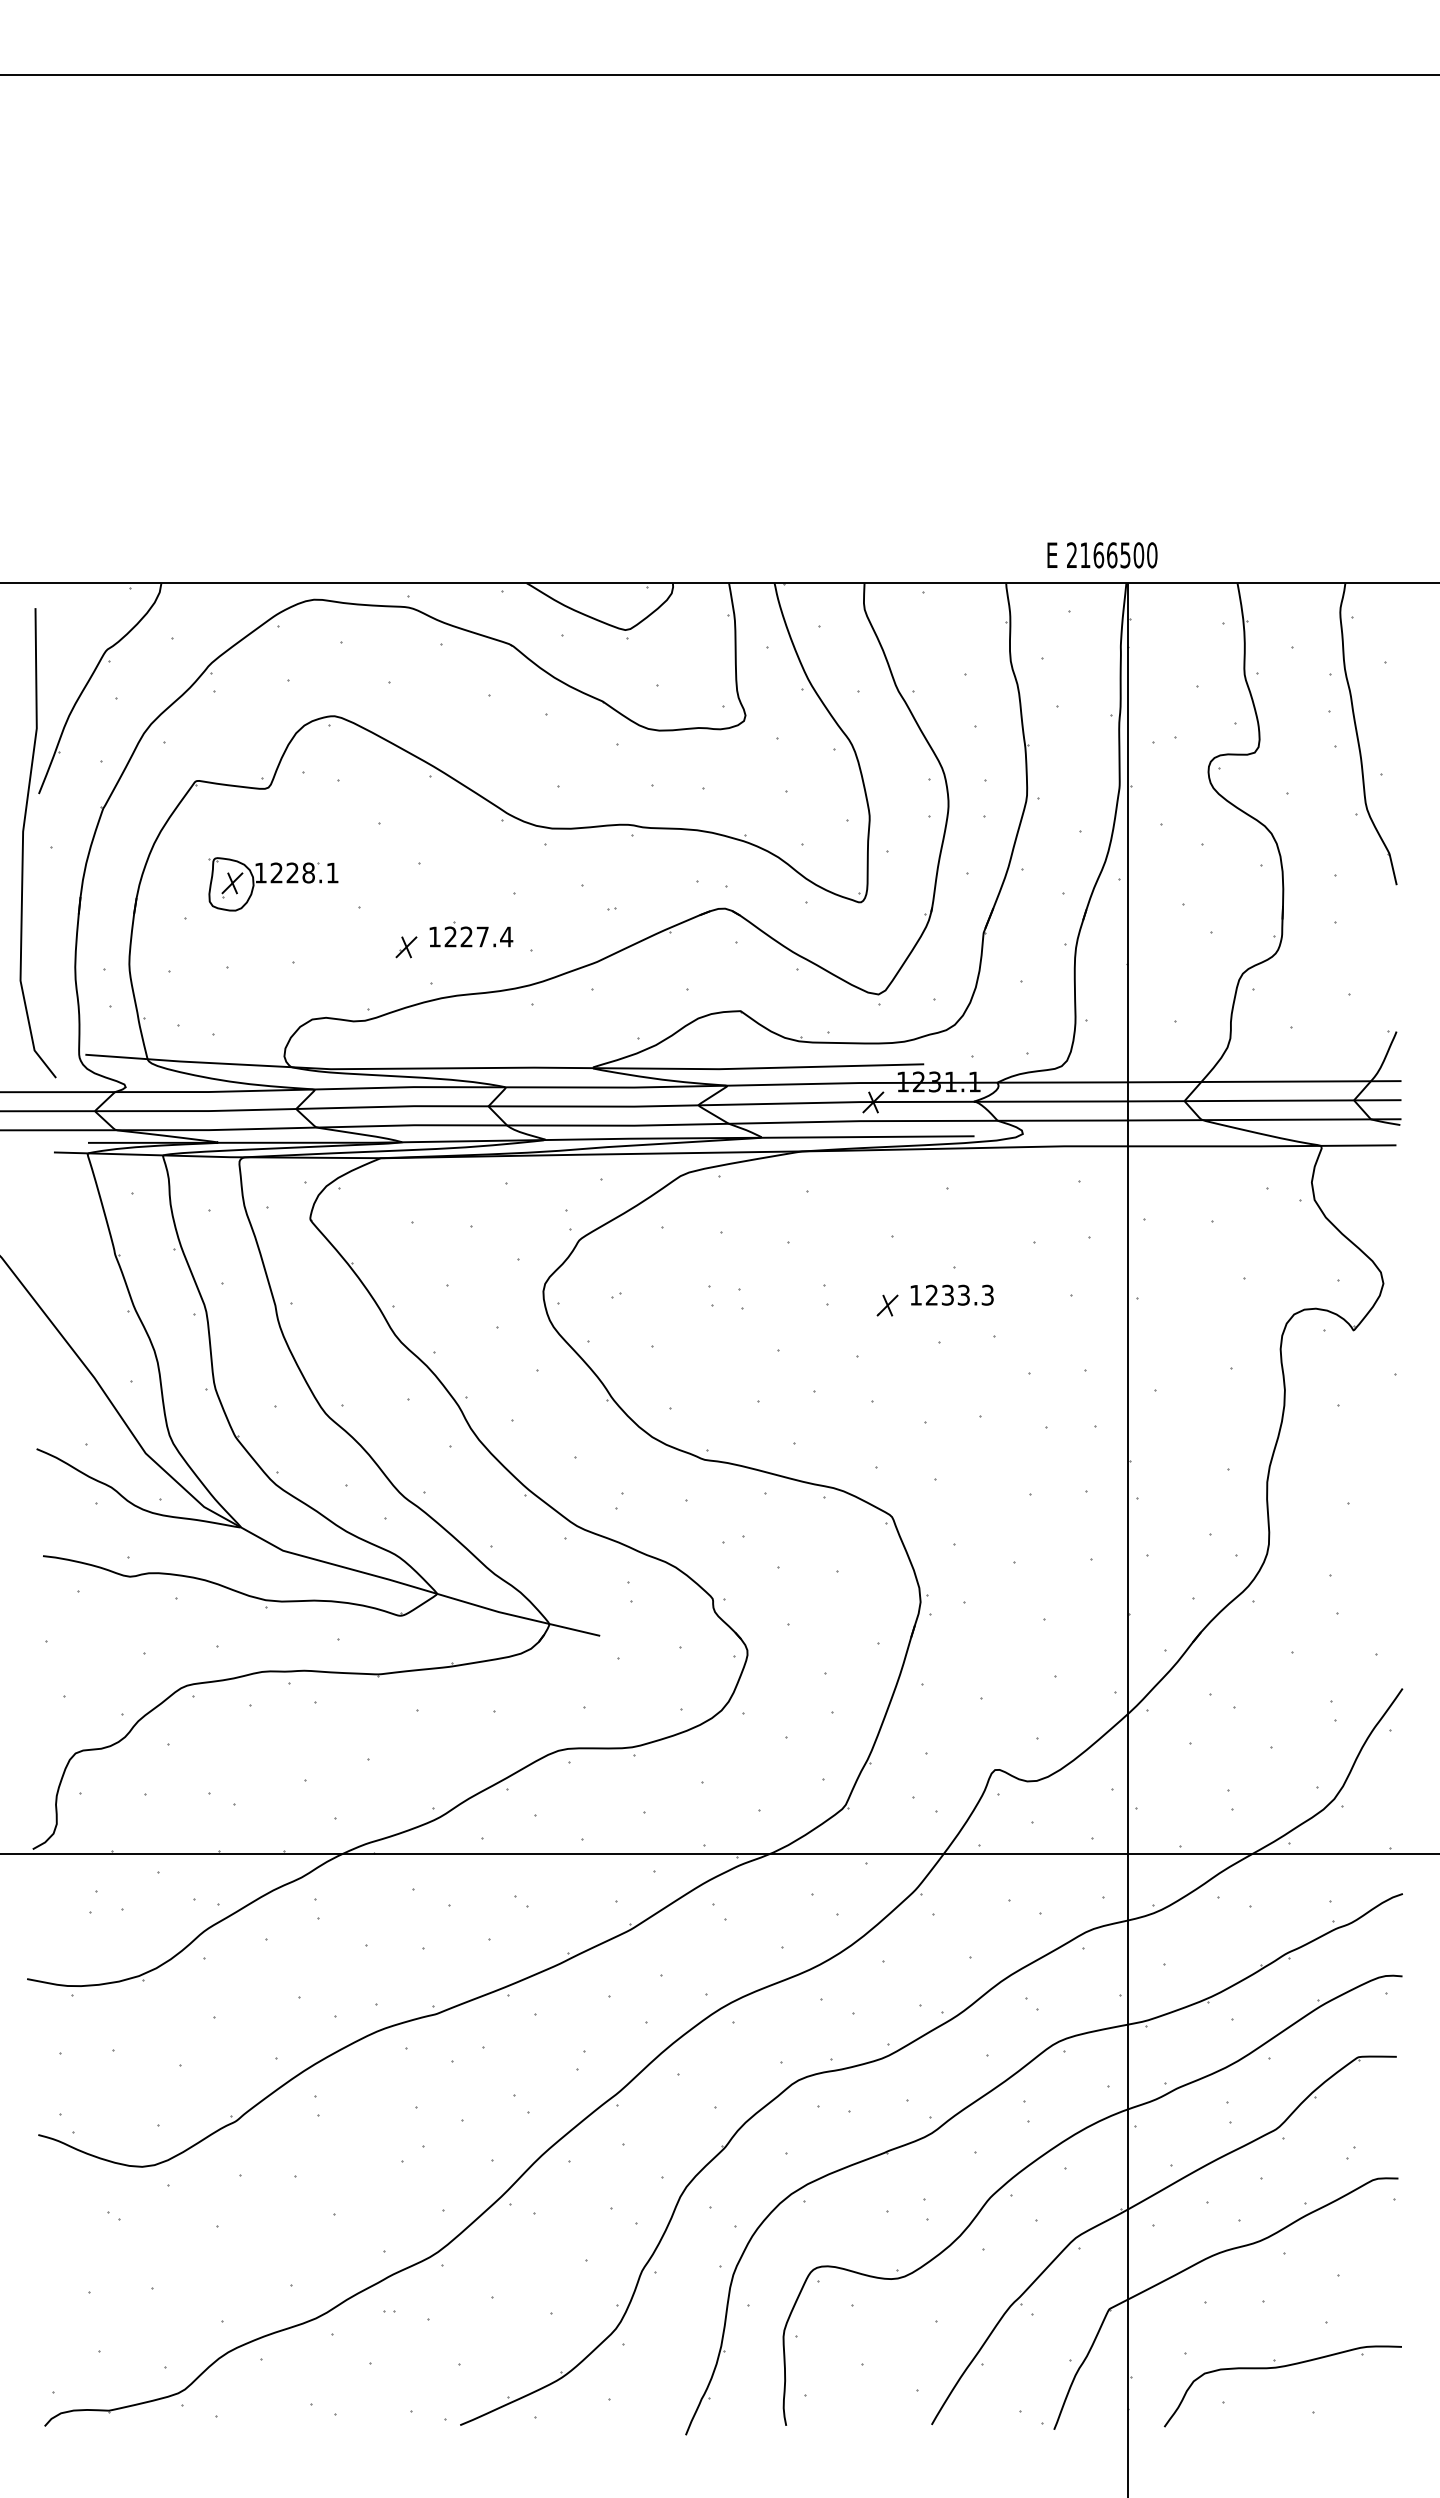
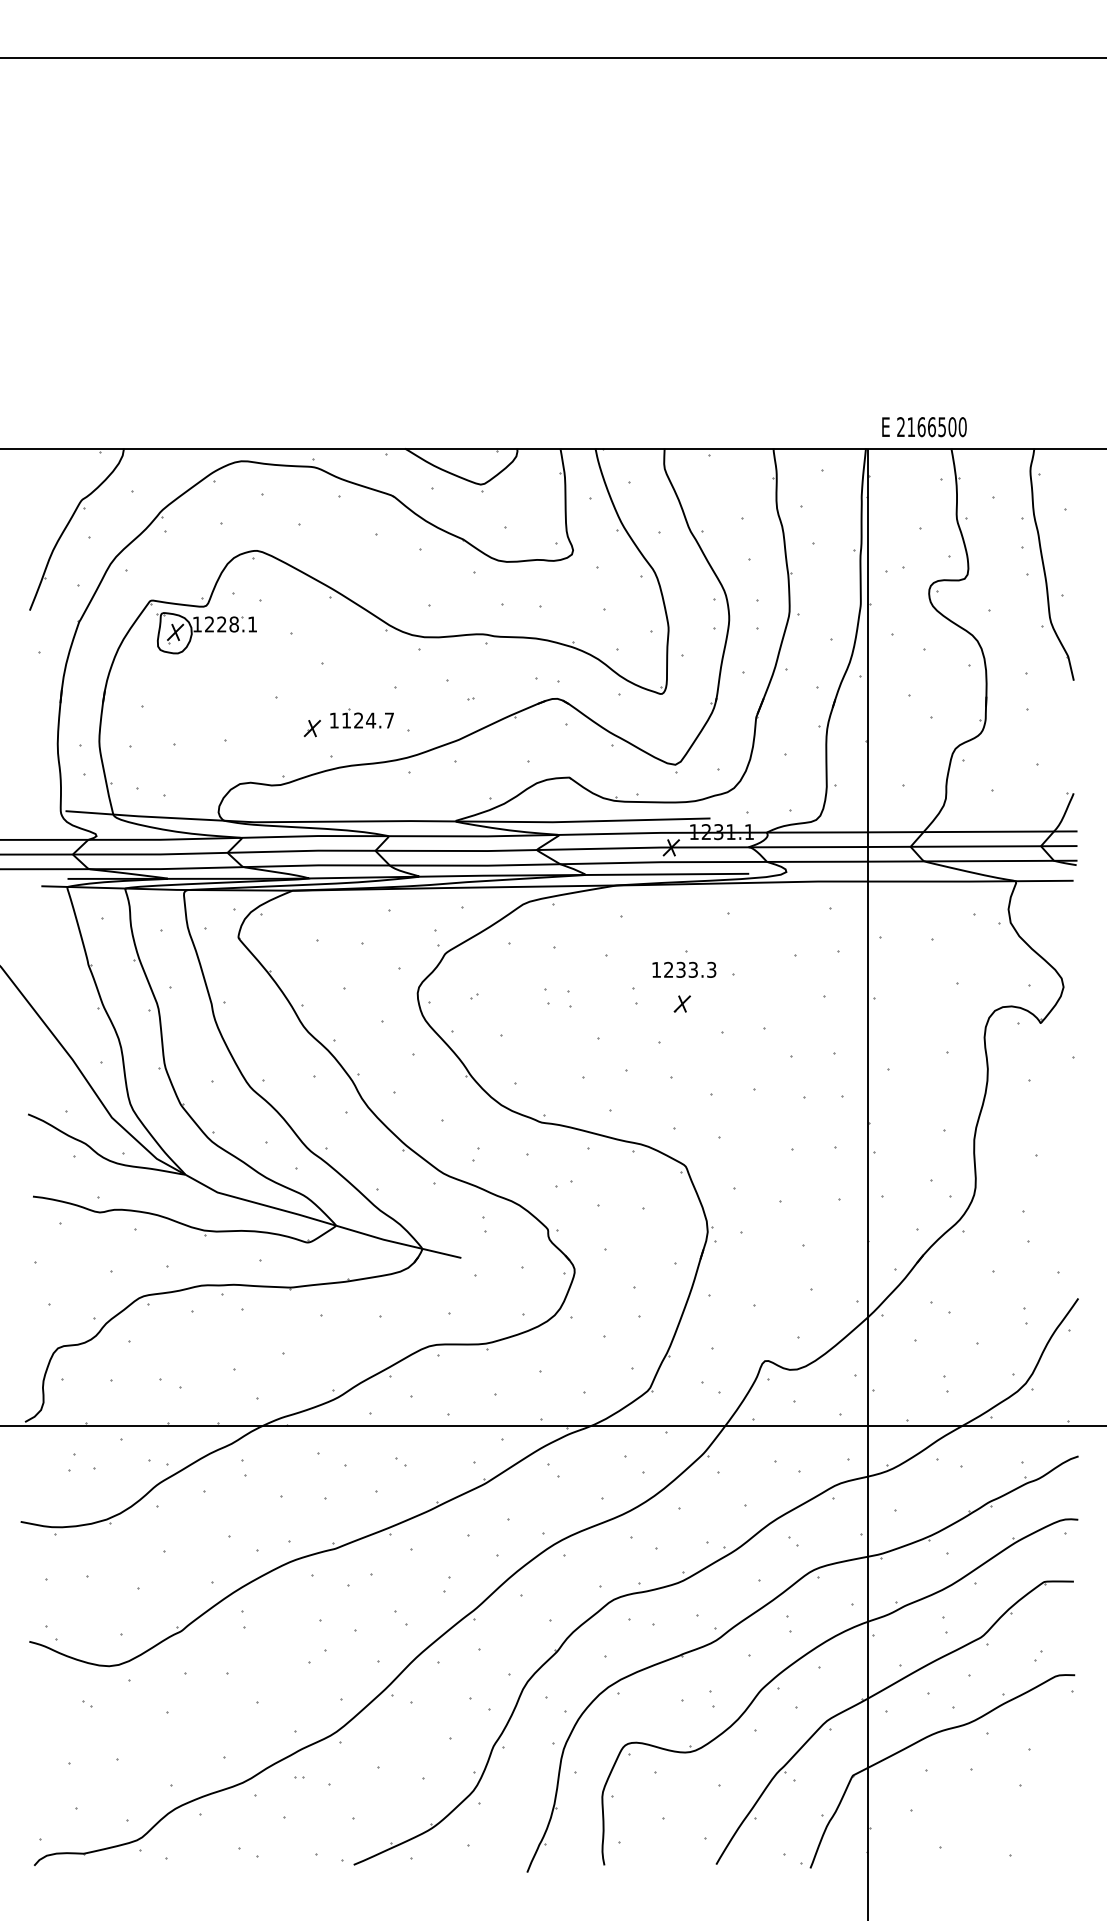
text: (1102, 555) -> (924, 427), moved
curve: (23, 843) -> (17, 648), removed
part: (273, 884) -> (207, 633), moved
text: (478, 936) -> (367, 720), 1227.4 -> 1124.7
text: (951, 1294) -> (683, 969), moved
part: (1278, 2368) -> (982, 1821), removed

